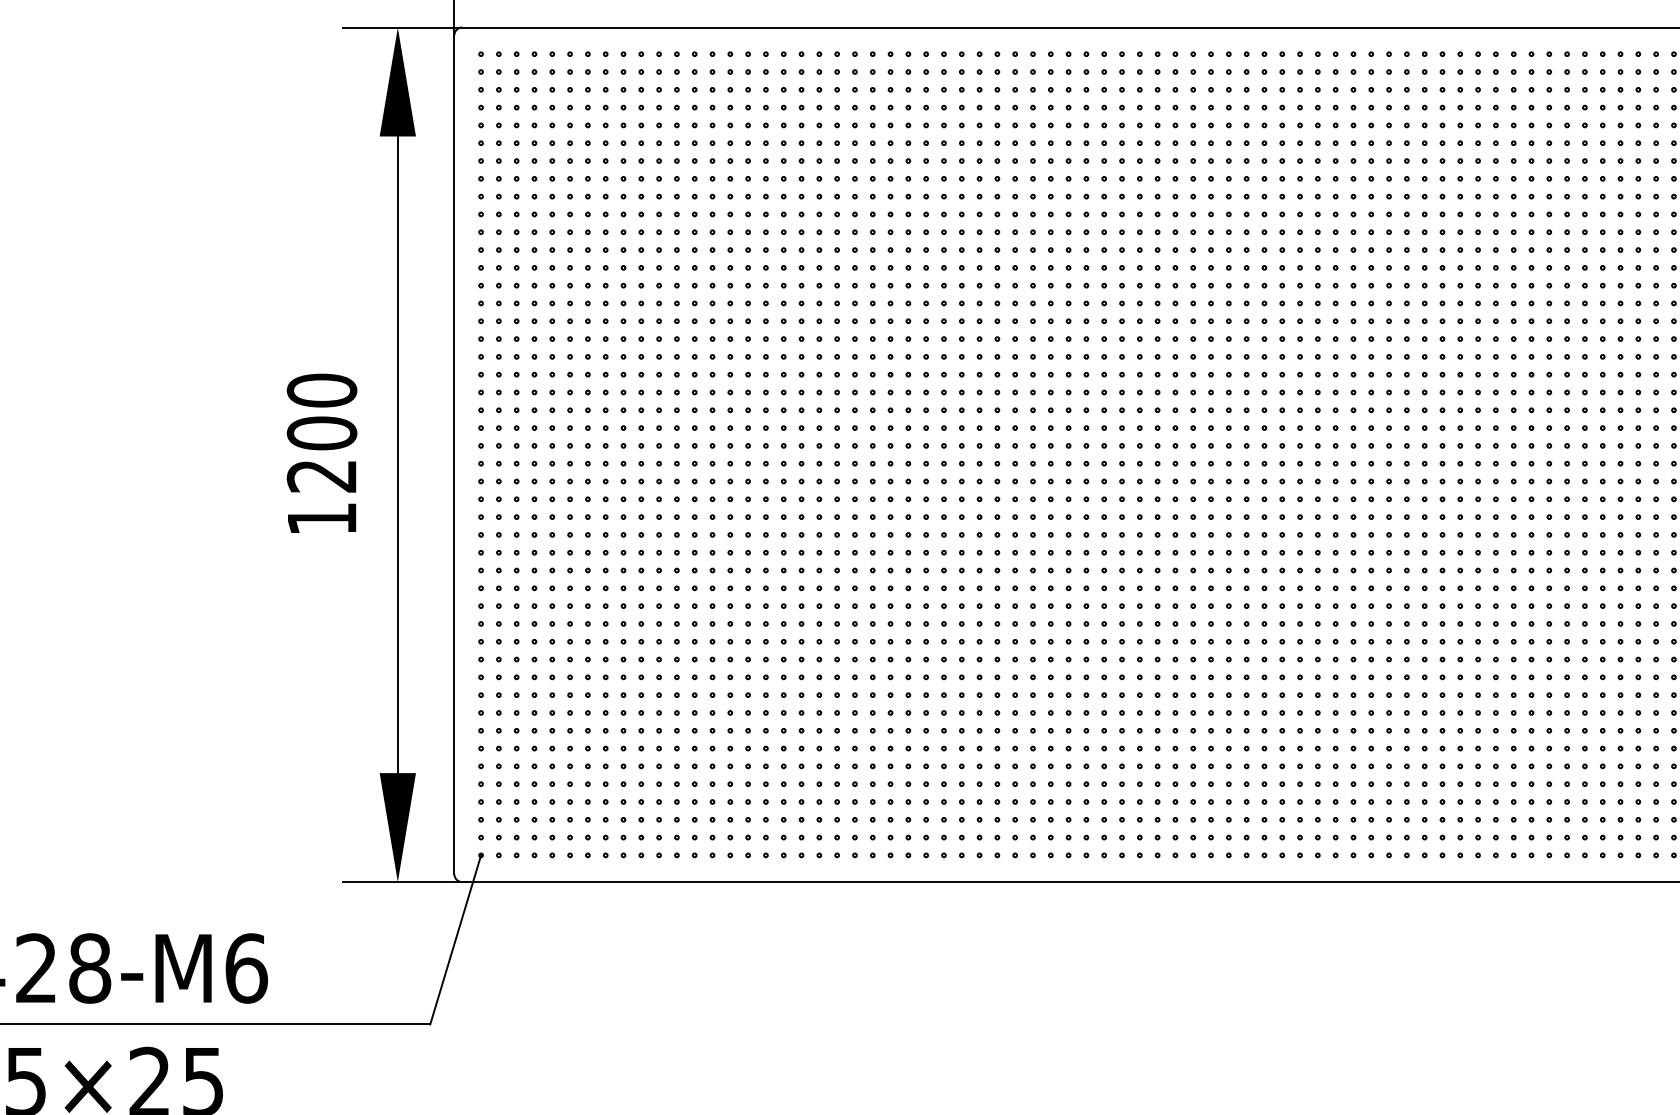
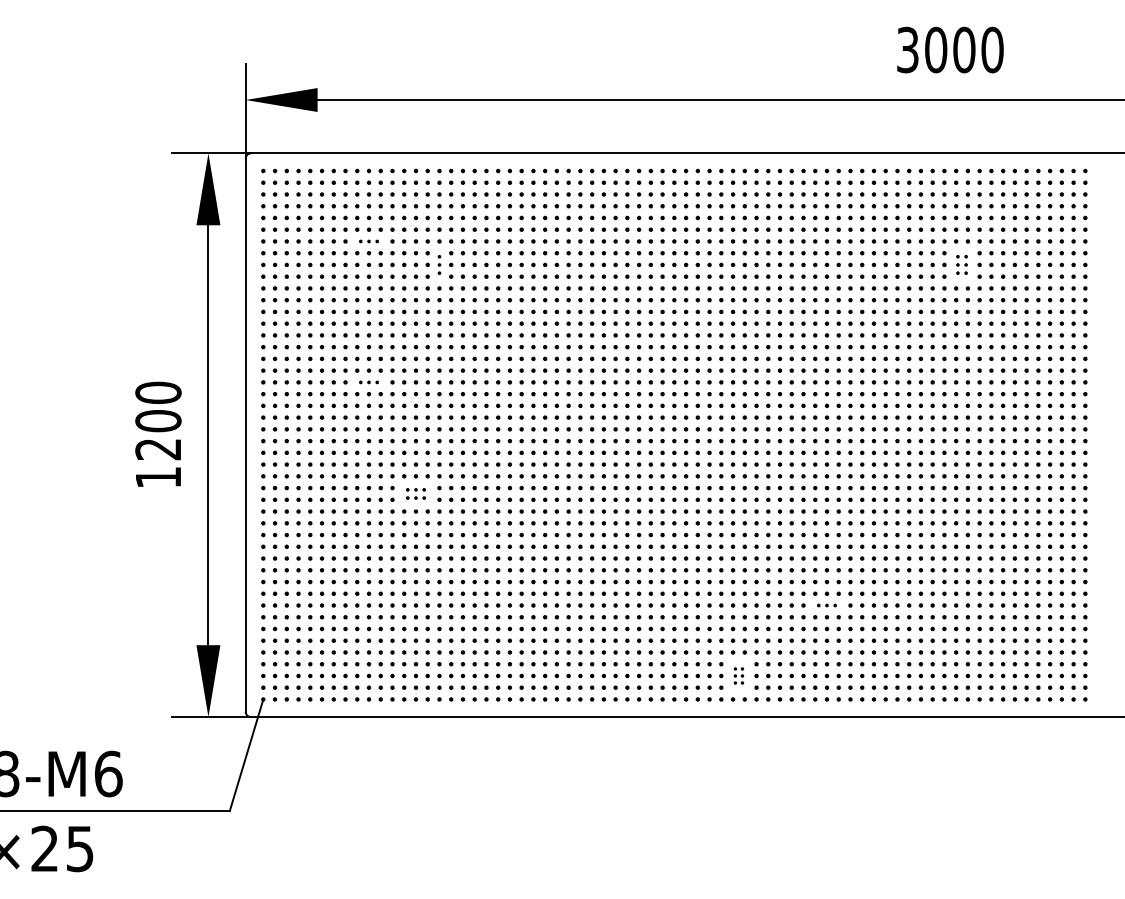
part: (640, 161) -> (368, 241), size x0.7
part: (748, 195) -> (439, 264), size x0.7
part: (1539, 195) -> (961, 264), size x0.7
part: (640, 374) -> (368, 382), size x0.7
part: (711, 543) -> (415, 493), size x0.7
part: (1334, 712) -> (826, 605), size x0.7
part: (1201, 819) -> (738, 675), size x0.6

